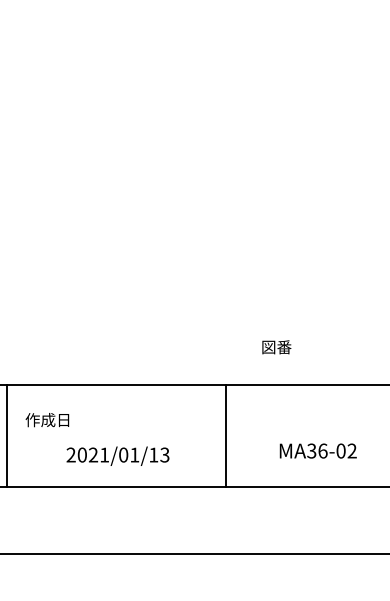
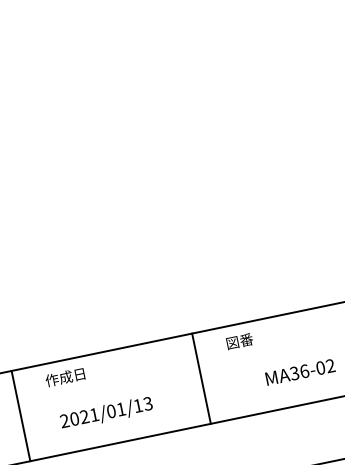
text: (276, 347) -> (239, 341), moved
text: (47, 420) -> (65, 377), moved
line: (226, 435) -> (201, 378), moved
text: (117, 455) -> (106, 412), moved

